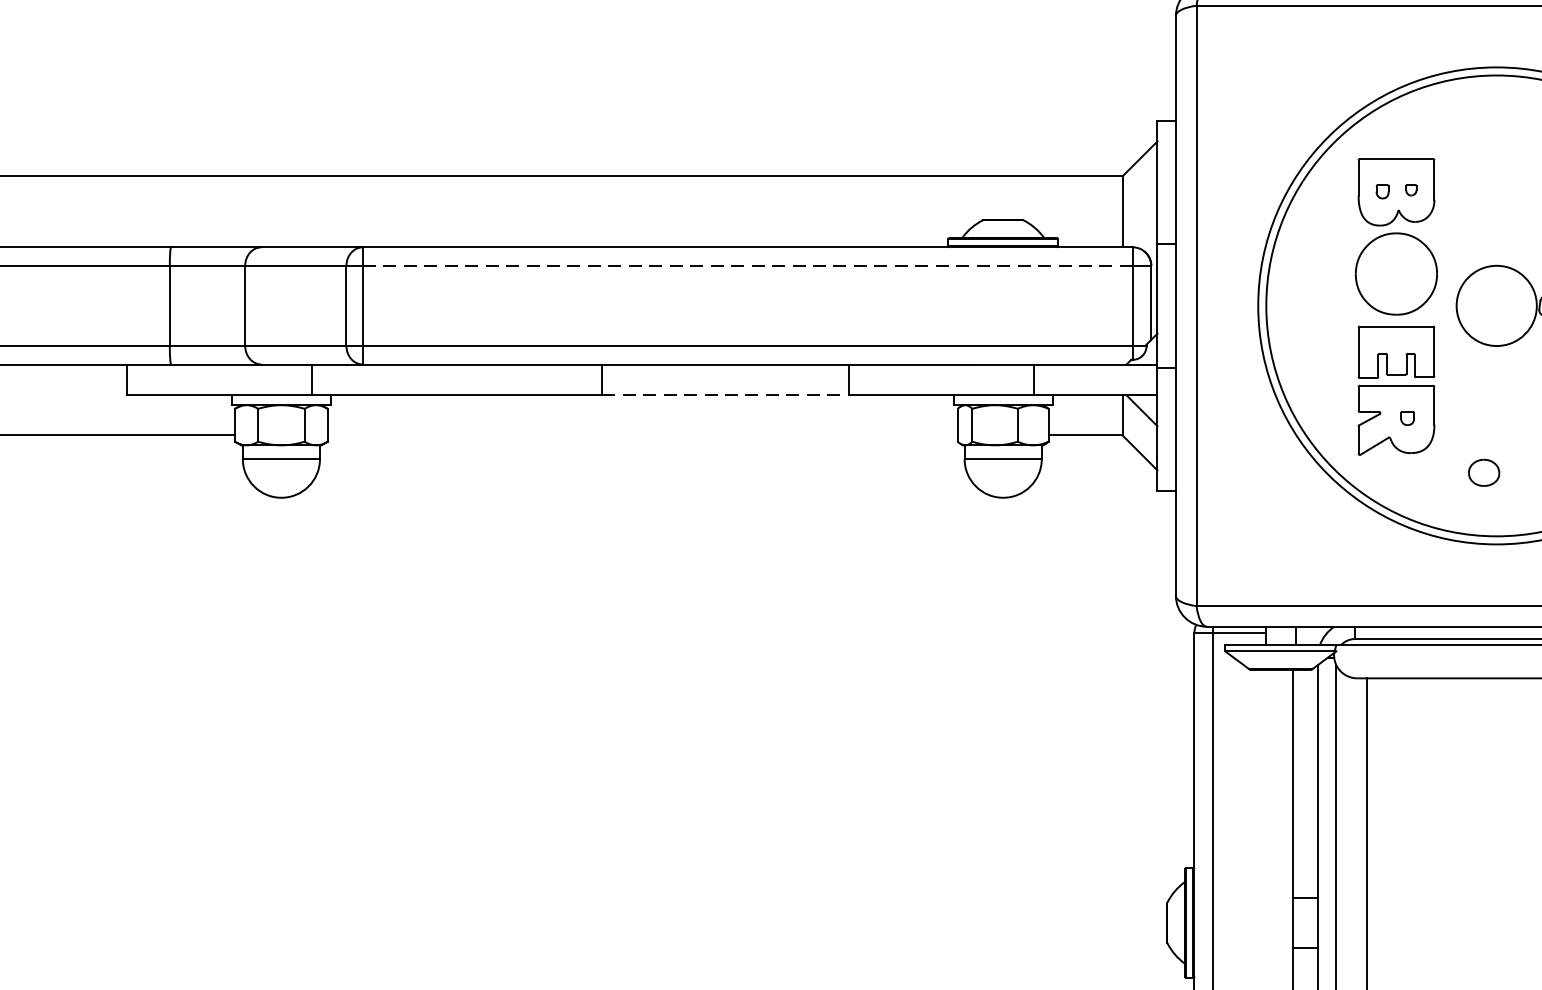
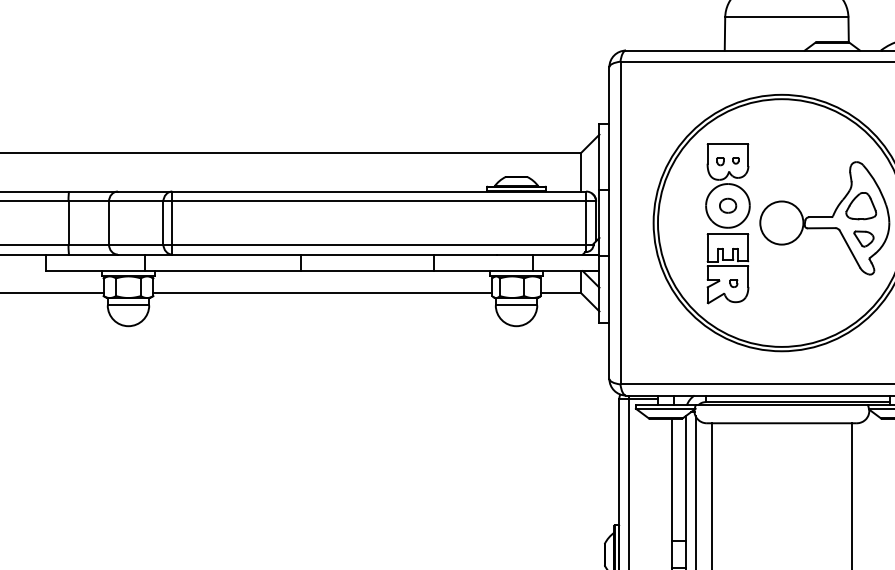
line: (748, 265) -> (379, 201), dashed -> solid
line: (725, 396) -> (367, 271), dashed -> solid
line: (642, 435) -> (322, 292), added
part: (1484, 472) -> (728, 205), moved

